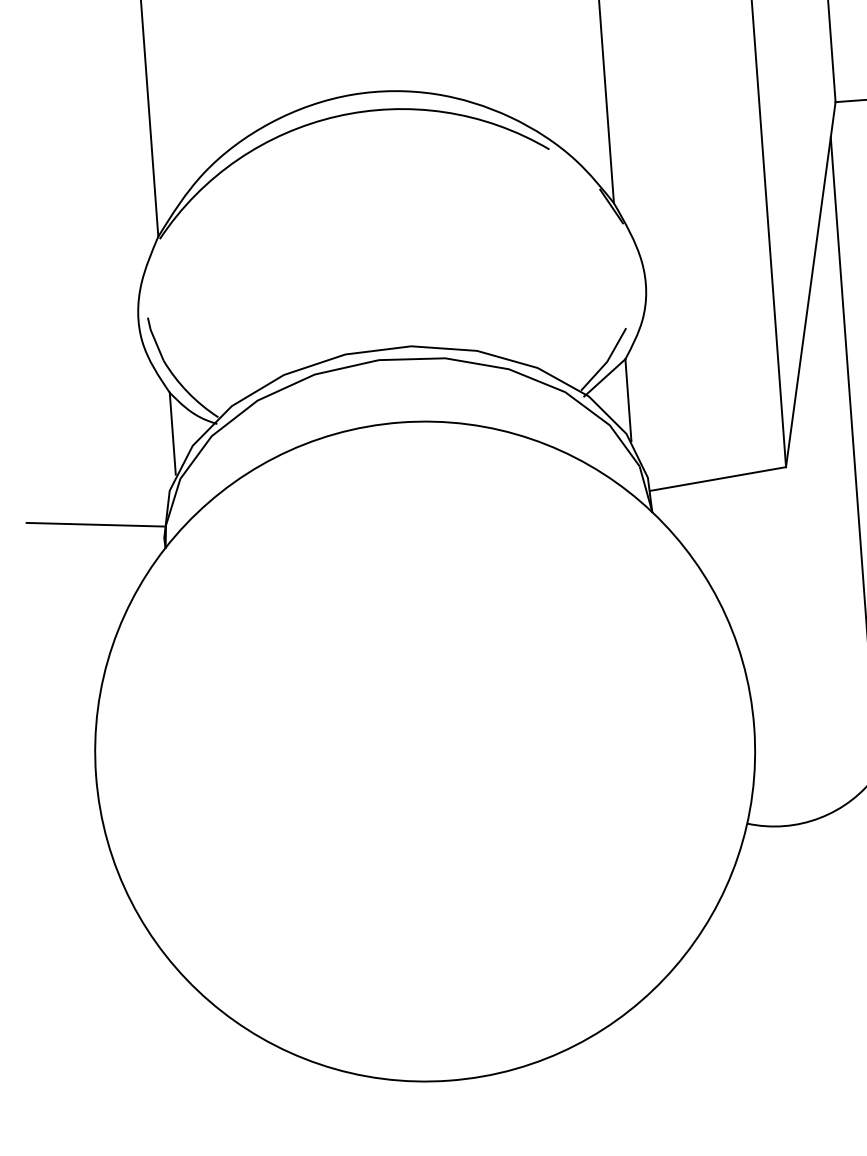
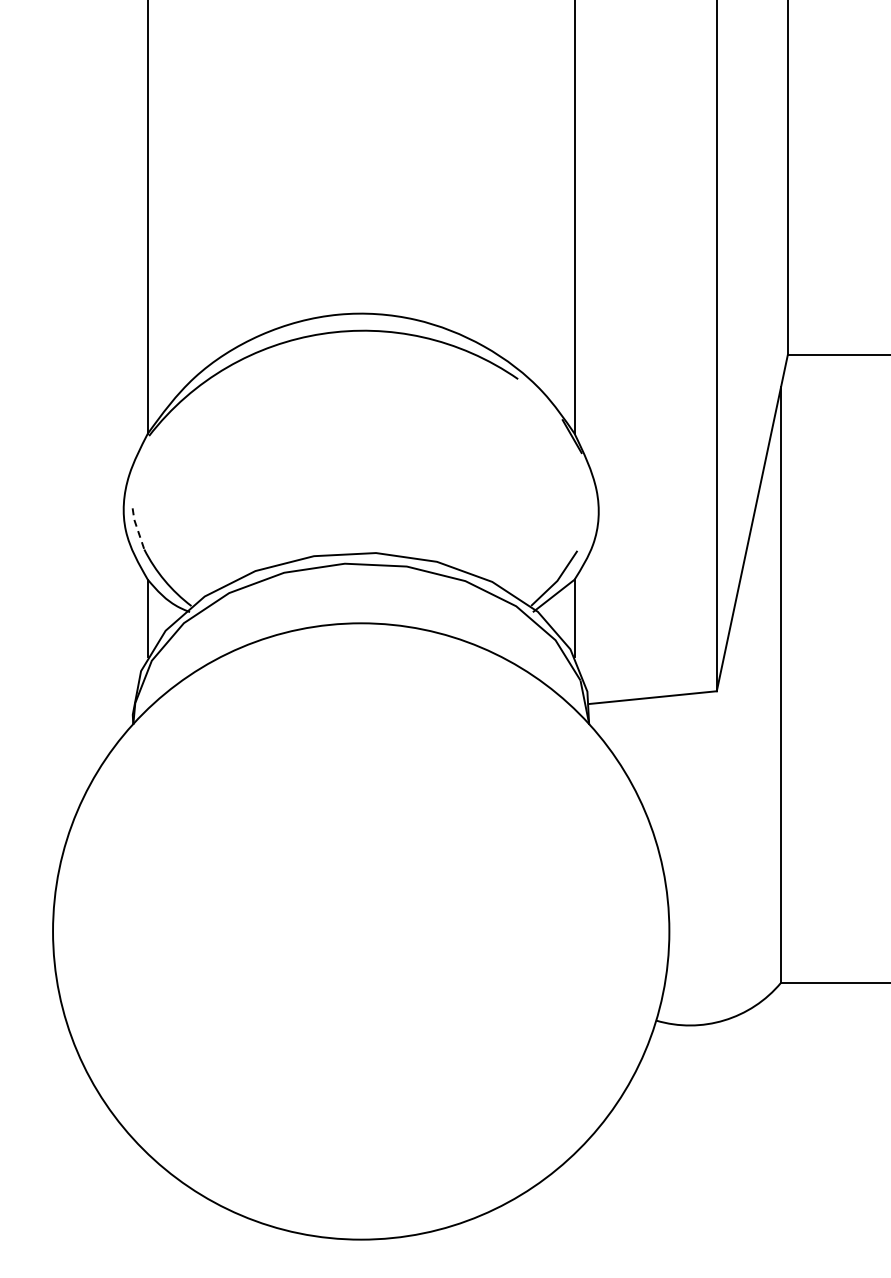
line: (154, 339) -> (137, 529), solid -> dashed
line: (95, 524) -> (69, 697), removed

